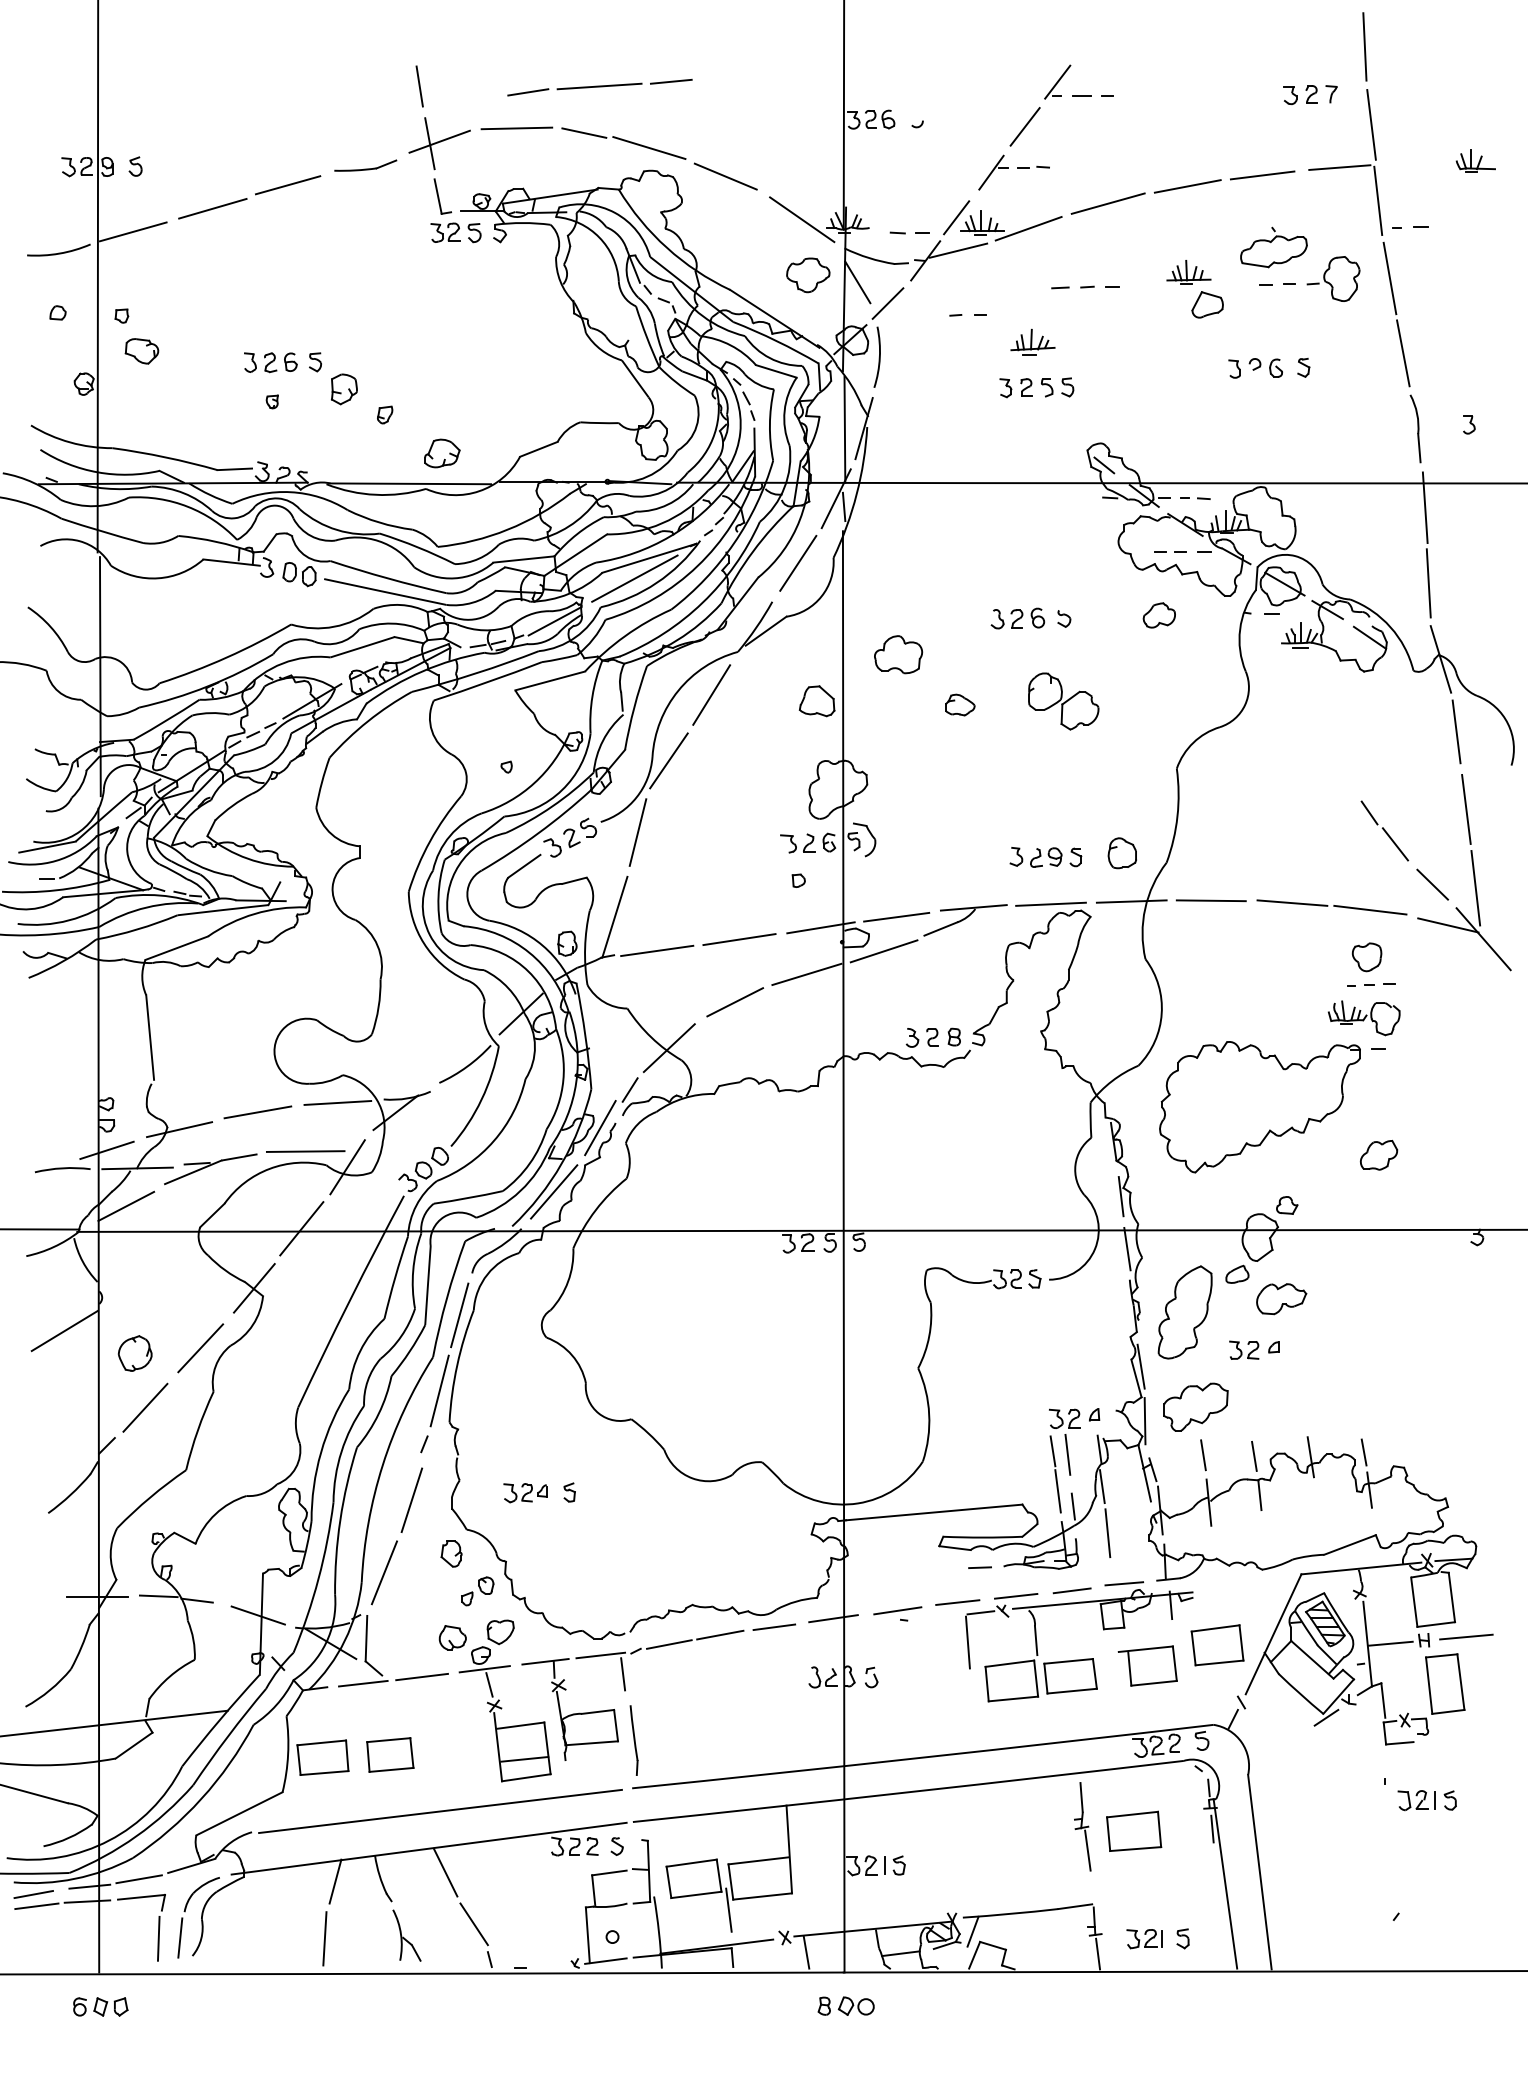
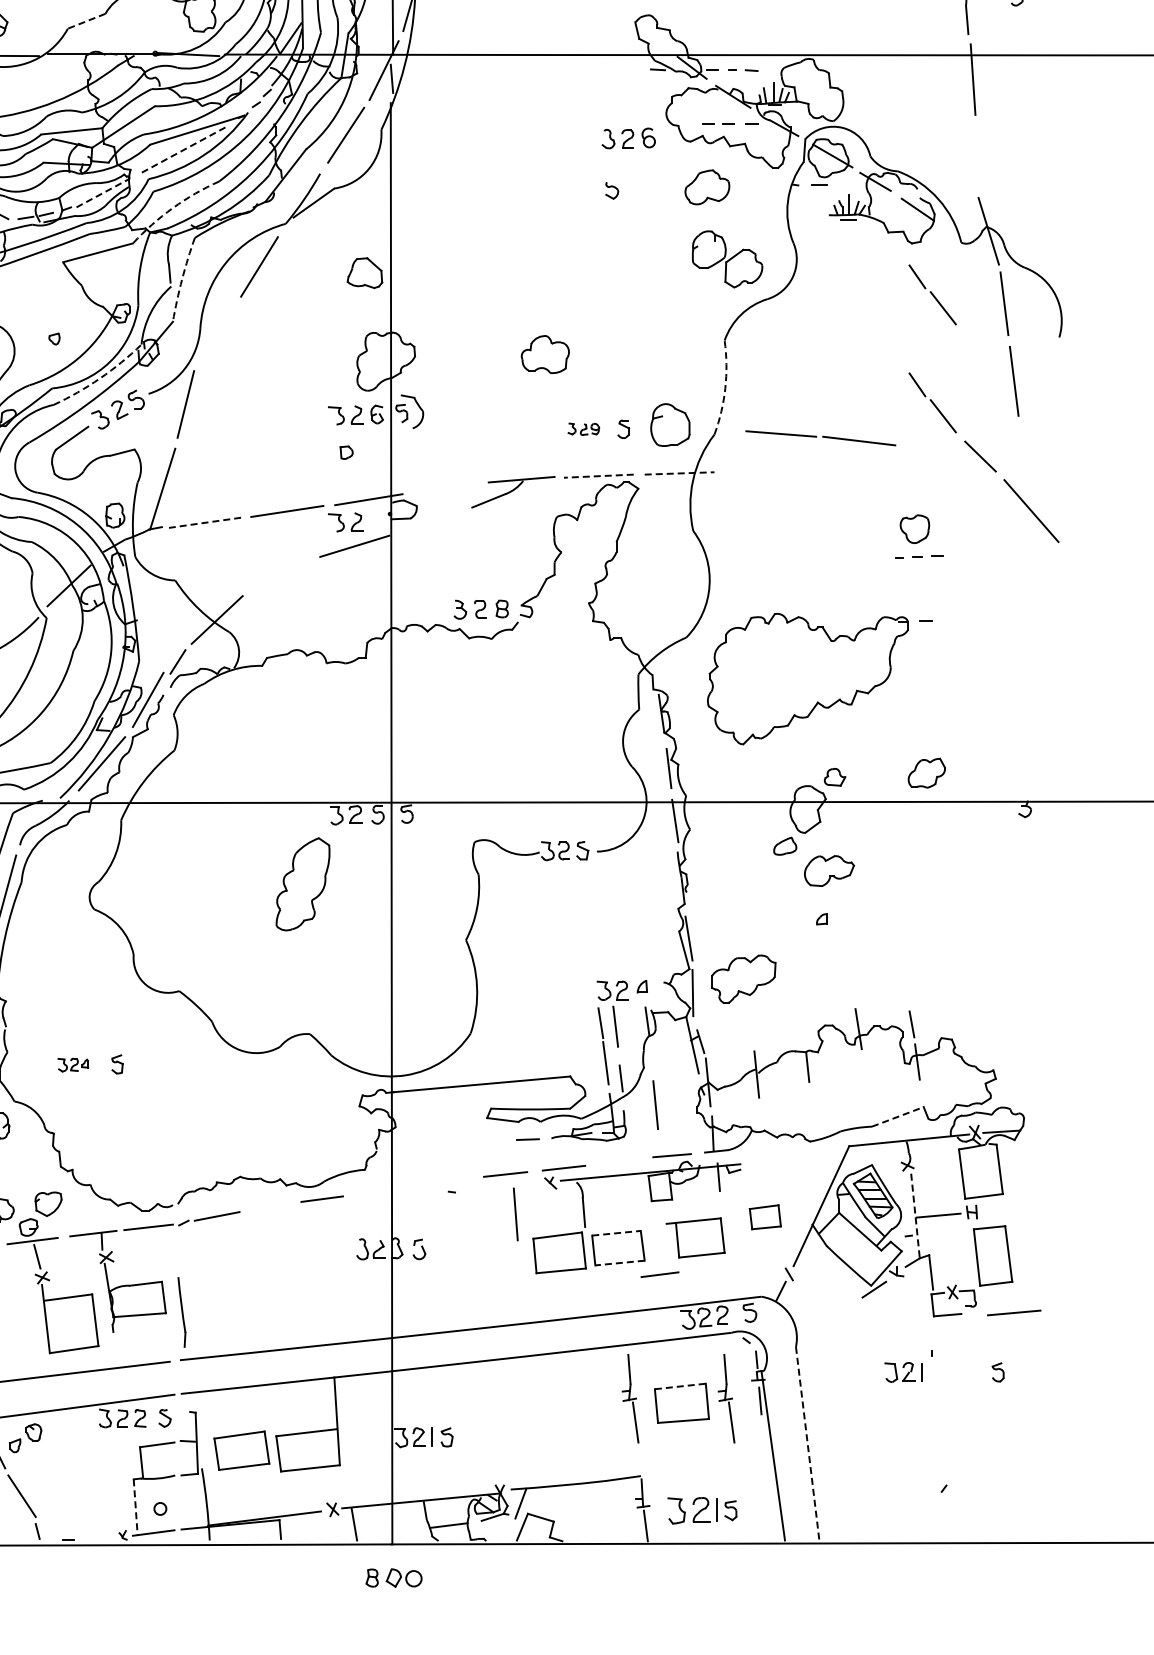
line: (538, 449) -> (86, 21), solid -> dashed
line: (1104, 465) -> (652, 37), removed
line: (634, 578) -> (182, 150), solid -> dashed
line: (1428, 583) -> (976, 155), removed
part: (1158, 615) -> (706, 187), size x1.4
part: (1017, 618) -> (628, 138), moved
line: (554, 621) -> (102, 193), solid -> dashed
arc: (625, 636) -> (173, 208), solid -> dashed
part: (898, 654) -> (545, 354), moved
part: (1063, 701) -> (727, 259), moved
part: (960, 704) -> (508, 276), removed
arc: (634, 707) -> (182, 279), solid -> dashed
part: (1384, 722) -> (932, 294), added
line: (668, 760) -> (216, 332), removed
arc: (552, 806) -> (100, 378), solid -> dashed
arc: (1177, 816) -> (725, 388), solid -> dashed
part: (1121, 853) -> (669, 425), size x1.4
part: (1035, 857) -> (583, 429), size x0.6
line: (1475, 888) -> (1023, 460), removed
line: (1210, 900) -> (758, 472), removed
line: (1131, 901) -> (679, 473), solid -> dashed
line: (1051, 904) -> (599, 476), solid -> dashed
part: (1331, 907) -> (820, 438), moved
line: (896, 916) -> (444, 488), removed
line: (1448, 925) -> (996, 497), removed
part: (797, 950) -> (345, 522), added
line: (656, 951) -> (204, 523), solid -> dashed
line: (883, 951) -> (431, 523), removed
line: (735, 1002) -> (283, 574), removed
part: (1364, 1018) -> (912, 590), removed
part: (1378, 1155) -> (926, 773), moved
part: (1184, 1312) -> (302, 884), moved
part: (1244, 1349) -> (792, 921), removed
line: (1203, 1455) -> (751, 1027), removed
line: (1254, 1455) -> (802, 1027), removed
line: (1102, 1486) -> (650, 1058), removed
part: (525, 1493) -> (73, 1065), size x0.7
line: (1350, 1544) -> (898, 1116), solid -> dashed
line: (1071, 1590) -> (659, 1274), moved
part: (477, 1591) -> (25, 1438), moved
line: (897, 1610) -> (445, 1182), removed
line: (980, 1612) -> (528, 1184), removed
line: (833, 1618) -> (381, 1190), removed
line: (720, 1634) -> (268, 1206), removed
line: (1466, 1636) -> (1014, 1312), moved
line: (1367, 1644) -> (915, 1216), solid -> dashed
part: (1217, 1645) -> (765, 1217), size x0.6
line: (1069, 1661) -> (617, 1233), solid -> dashed
line: (623, 1674) -> (171, 1246), removed
line: (1072, 1691) -> (620, 1263), solid -> dashed
line: (524, 1758) -> (72, 1330), removed
part: (1416, 1800) -> (903, 1372), moved
line: (1132, 1814) -> (680, 1386), solid -> dashed
part: (1178, 1826) -> (726, 1398), added
line: (1259, 1872) -> (807, 1444), solid -> dashed
line: (728, 1909) -> (276, 1481), removed
line: (587, 1935) -> (135, 1507), solid -> dashed
part: (1144, 1939) -> (692, 1511), size x1.4

